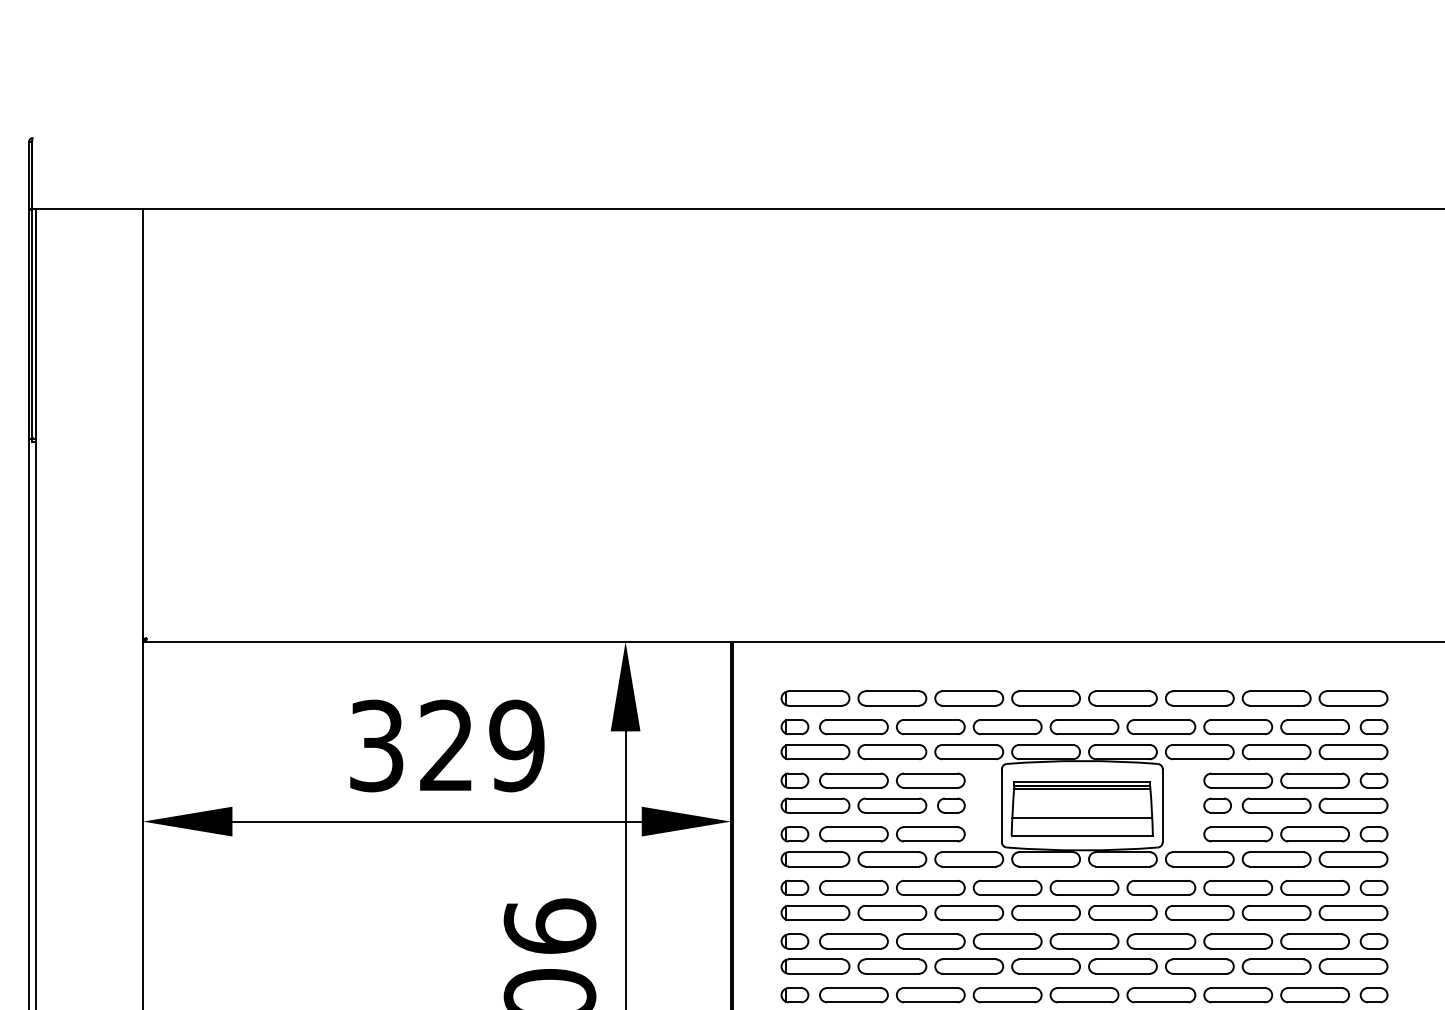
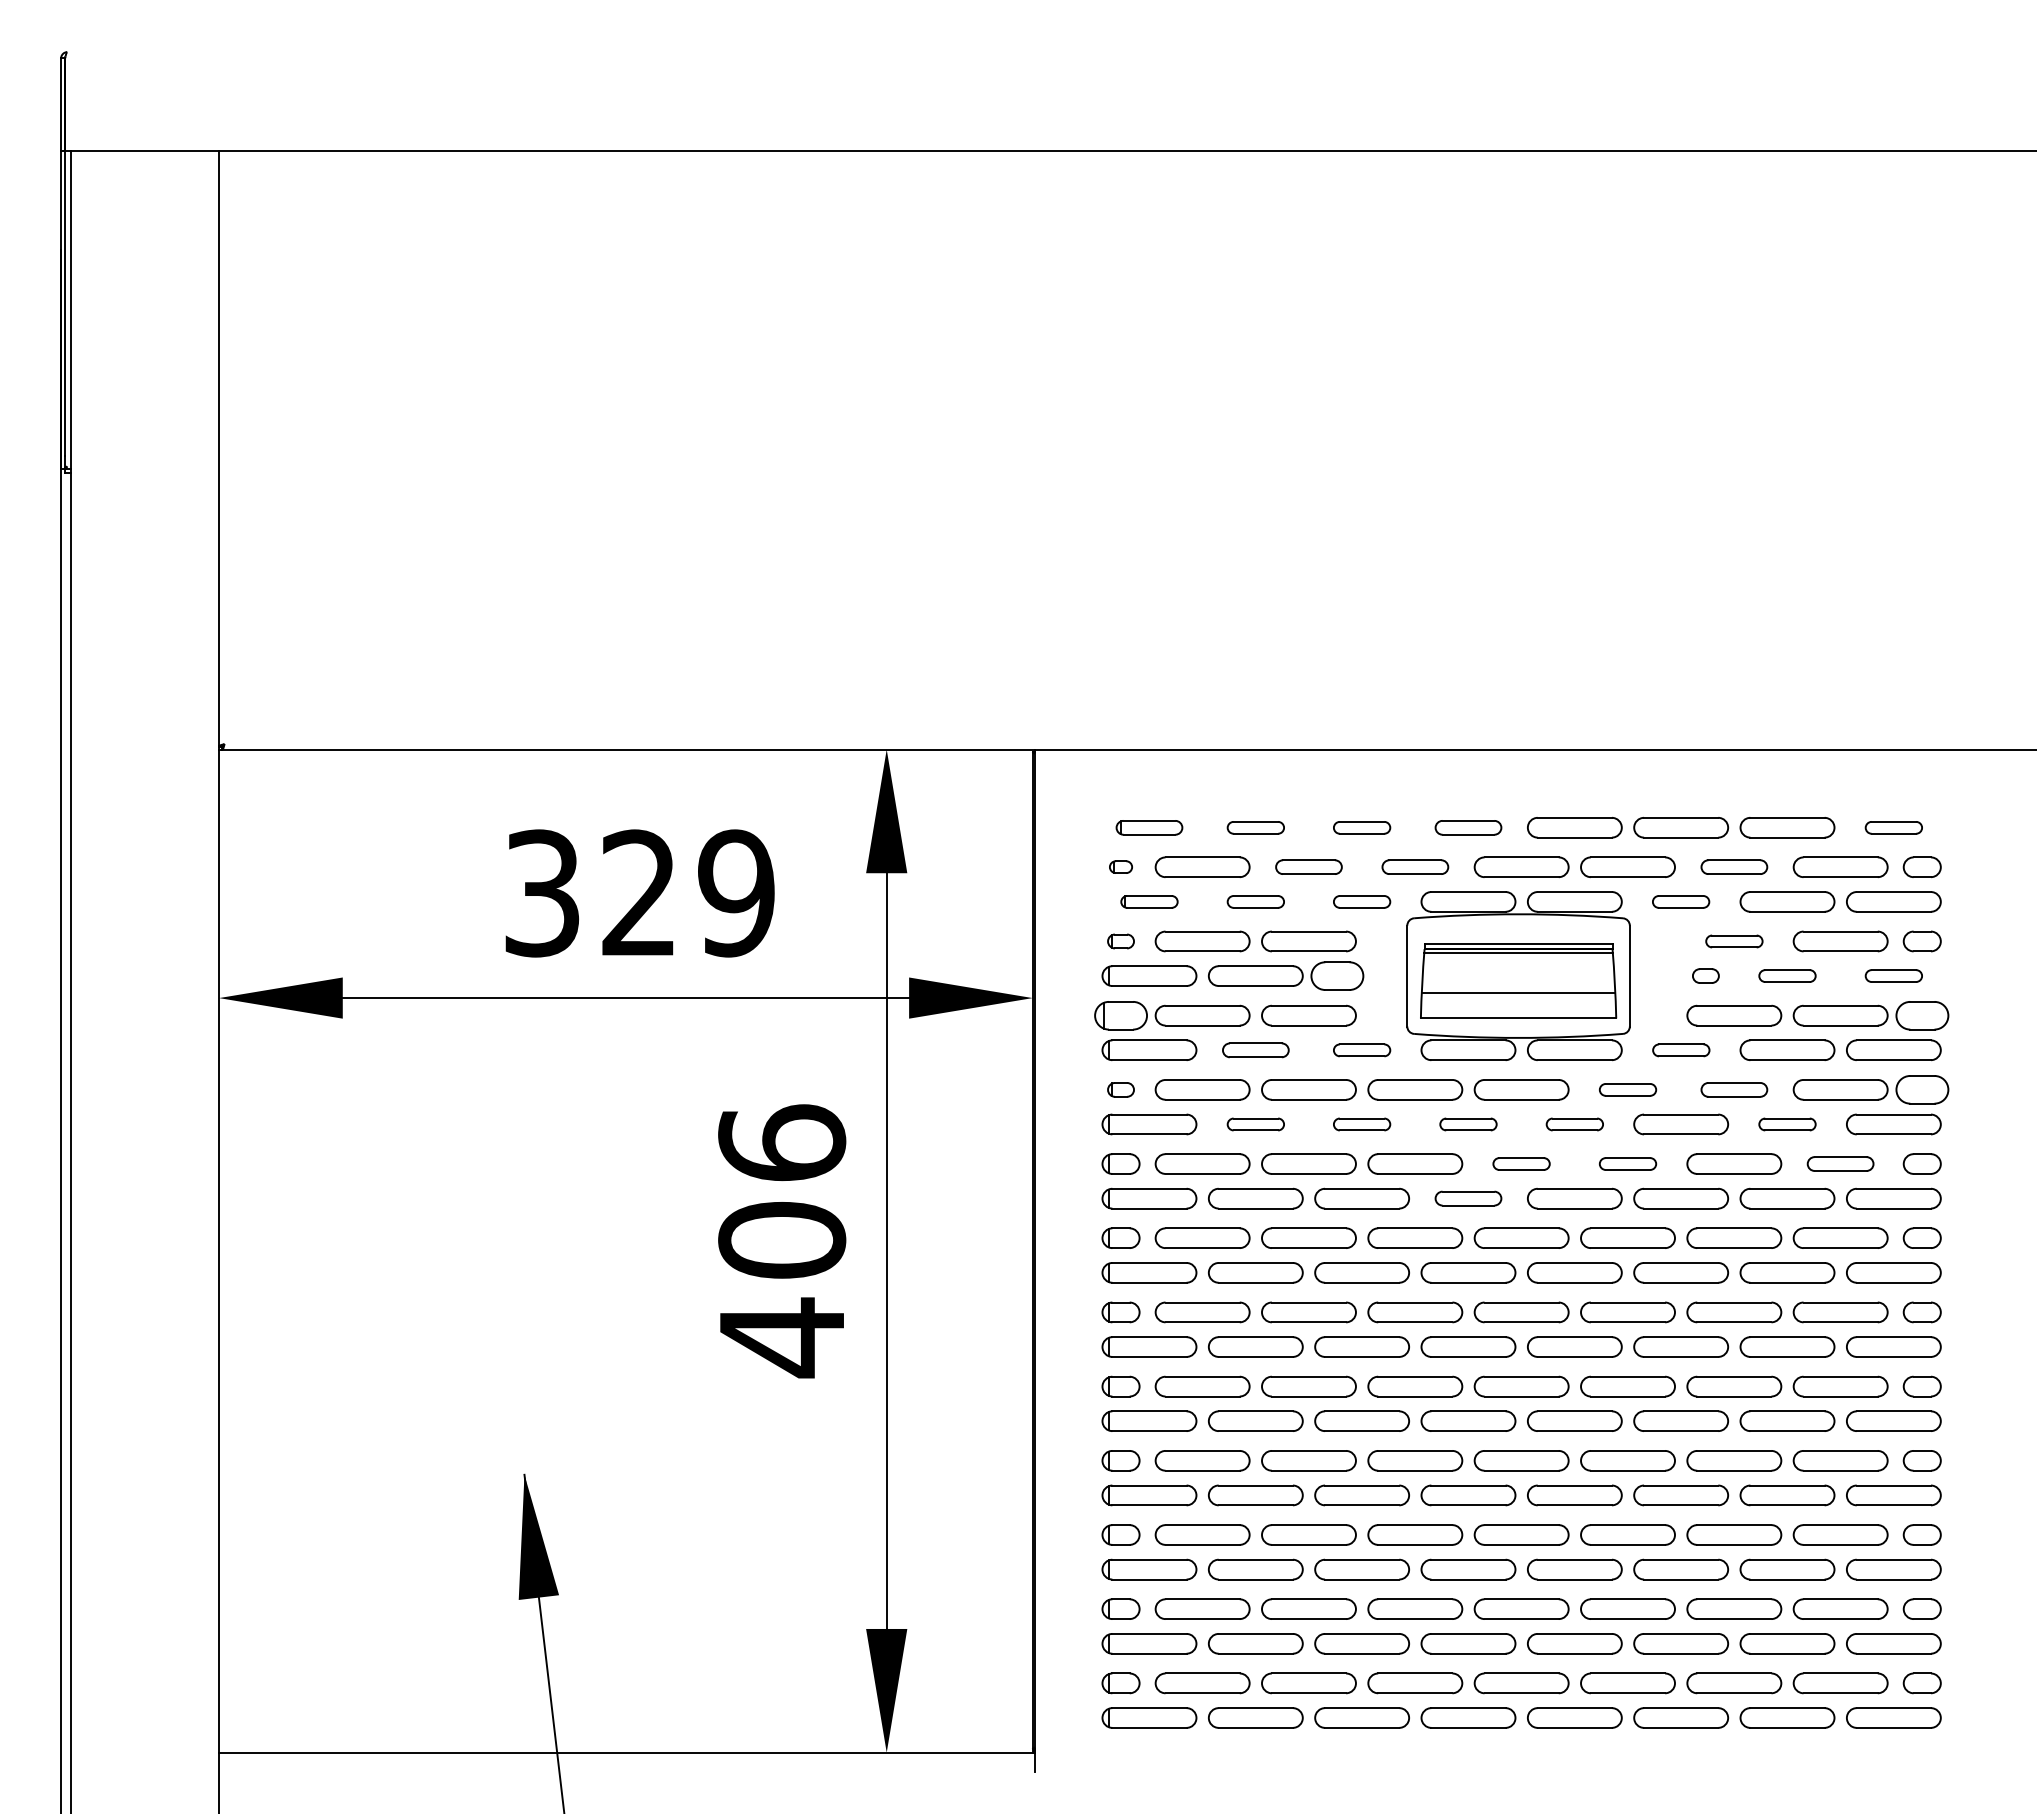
part: (815, 698) -> (1149, 827), size x0.7
part: (892, 698) -> (1255, 827), size x0.6
part: (968, 698) -> (1361, 827), size x0.6
part: (1046, 698) -> (1468, 827), size x0.7
part: (1353, 698) -> (1893, 827), size x0.6
part: (794, 726) -> (1120, 866), size x0.6
part: (930, 726) -> (1308, 866), size x0.7
part: (1007, 726) -> (1415, 866), size x0.7
part: (1238, 726) -> (1734, 866), size x0.7
part: (815, 751) -> (1149, 901), size x0.6
part: (892, 751) -> (1255, 901), size x0.6
part: (968, 751) -> (1361, 901), size x0.6
part: (1199, 751) -> (1680, 901), size x0.6
part: (794, 780) -> (1120, 941), size x0.7
part: (1238, 780) -> (1734, 941), size x0.6
part: (951, 805) -> (1337, 975), size x1.4
part: (1217, 805) -> (1705, 975), size x0.7
part: (1276, 805) -> (1787, 975), size x0.6
part: (1353, 805) -> (1893, 975), size x0.6
part: (794, 834) -> (1120, 1015), size x1.4
part: (1373, 834) -> (1921, 1015), size x1.4
part: (892, 859) -> (1255, 1050), size x0.7
part: (968, 859) -> (1361, 1050), size x0.6
part: (1200, 859) -> (1681, 1050), size x0.6
part: (794, 887) -> (1120, 1089), size x0.7
part: (1161, 887) -> (1627, 1089), size x0.6
part: (1238, 887) -> (1734, 1089), size x0.7
part: (1373, 887) -> (1921, 1089), size x1.4
part: (892, 912) -> (1255, 1124), size x0.6
part: (968, 912) -> (1361, 1124), size x0.6
part: (1046, 912) -> (1468, 1124), size x0.6
part: (1122, 912) -> (1574, 1124), size x0.6
part: (1276, 912) -> (1787, 1124), size x0.6
part: (1084, 941) -> (1521, 1163), size x0.6
part: (1161, 941) -> (1627, 1163), size x0.6
part: (1314, 941) -> (1840, 1163), size x0.7
part: (1046, 966) -> (1468, 1198), size x0.7

